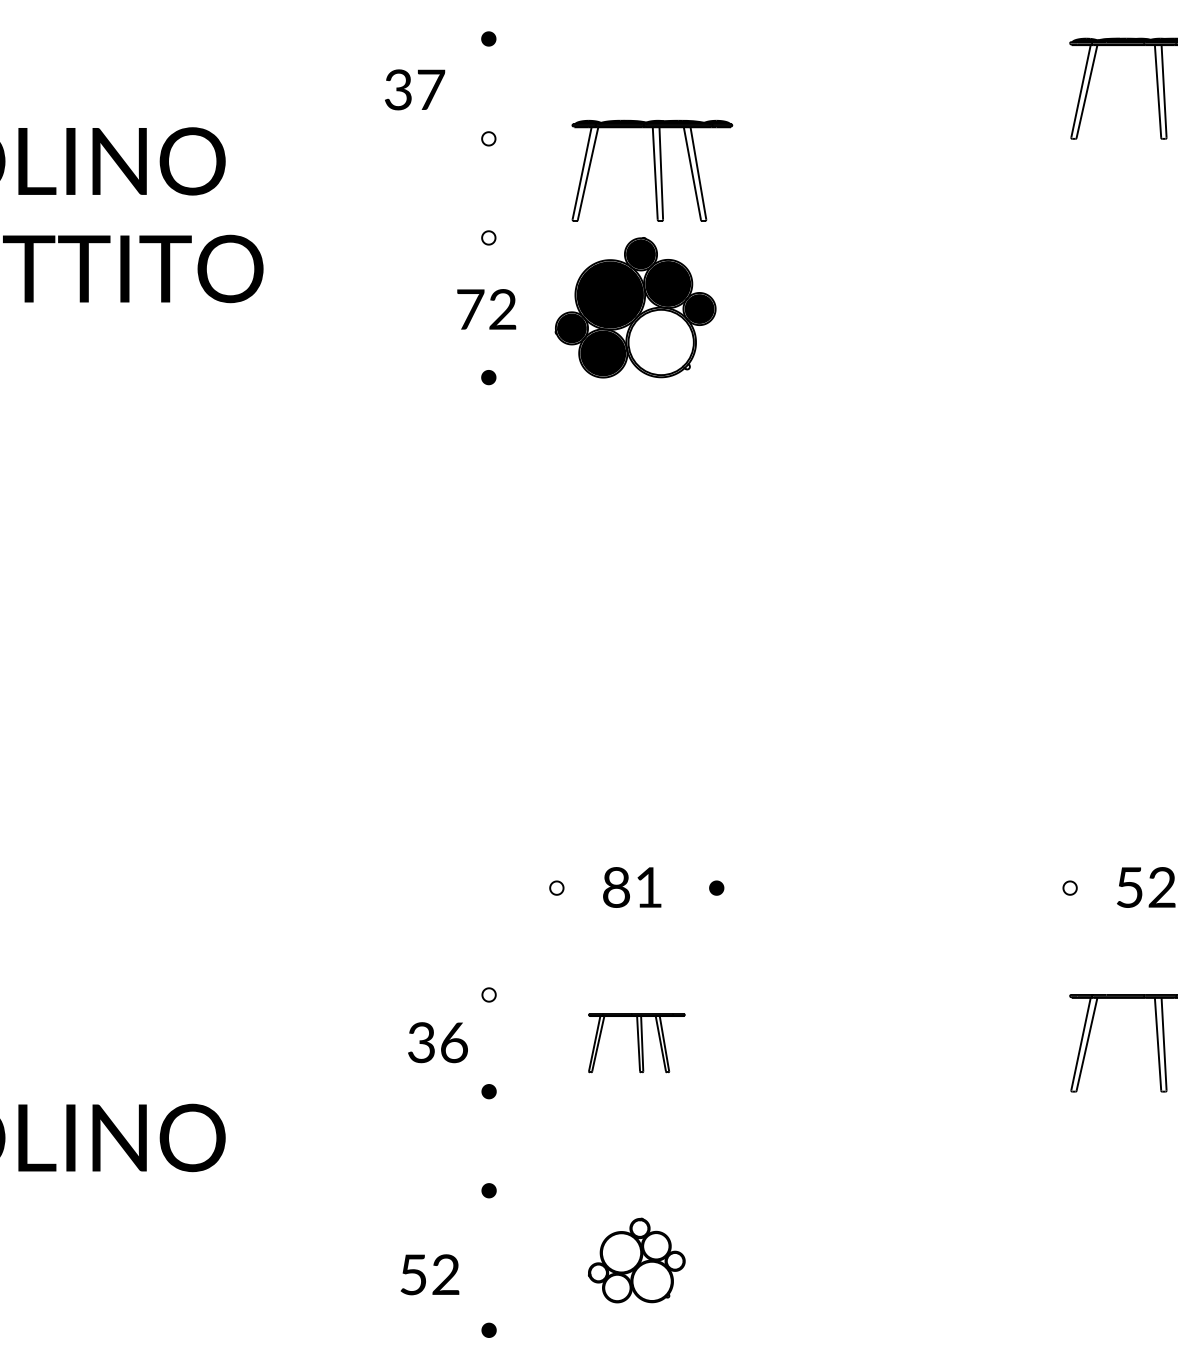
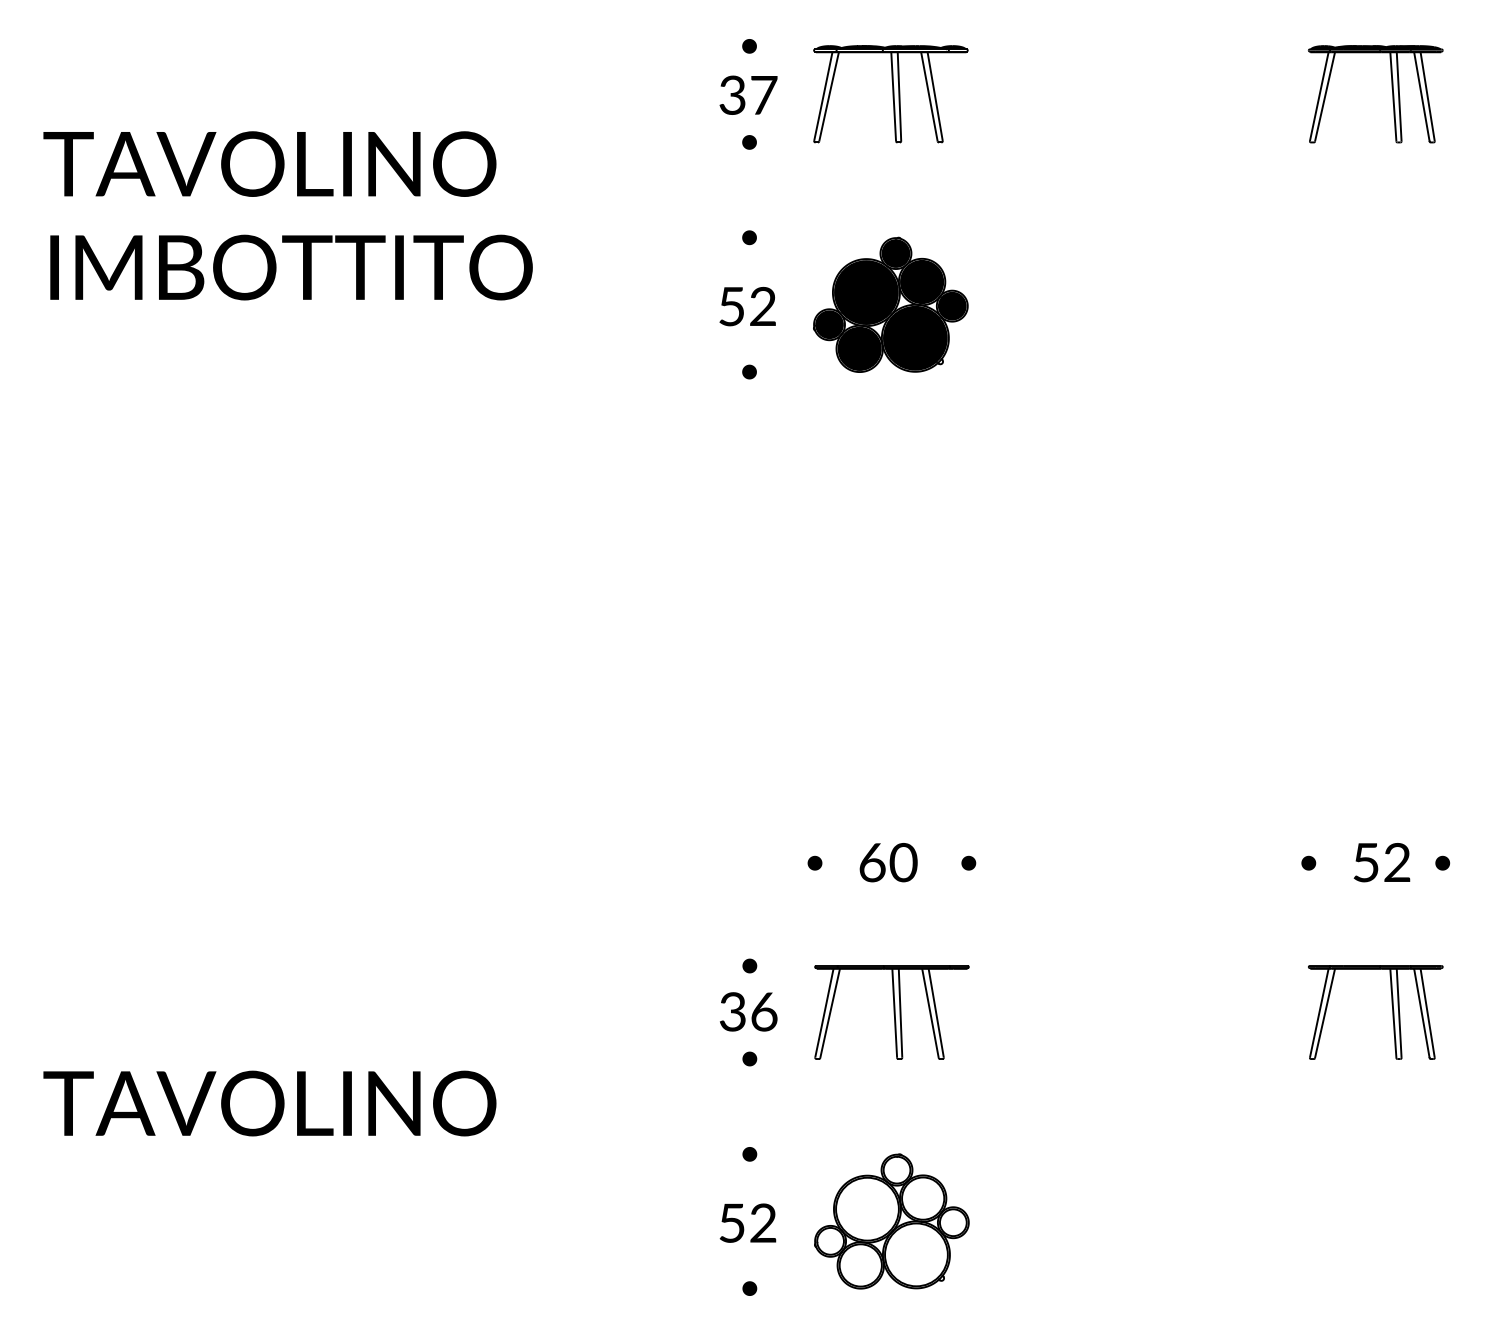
text: (414, 89) -> (748, 94), moved
fill: (488, 138) -> (749, 142), added
part: (651, 171) -> (890, 94), moved
fill: (488, 237) -> (749, 237), added
text: (471, 309) -> (732, 306), 72 -> 52
fill: (660, 341) -> (914, 337), added
fill: (556, 887) -> (814, 862), added
text: (633, 887) -> (888, 862), 81 -> 60
fill: (1069, 887) -> (1308, 862), added
fill: (488, 994) -> (749, 965), added
text: (437, 1042) -> (748, 1011), moved
part: (636, 1043) -> (891, 1012), size x1.67
part: (636, 1260) -> (891, 1221), size x1.67
text: (429, 1274) -> (747, 1222), moved

